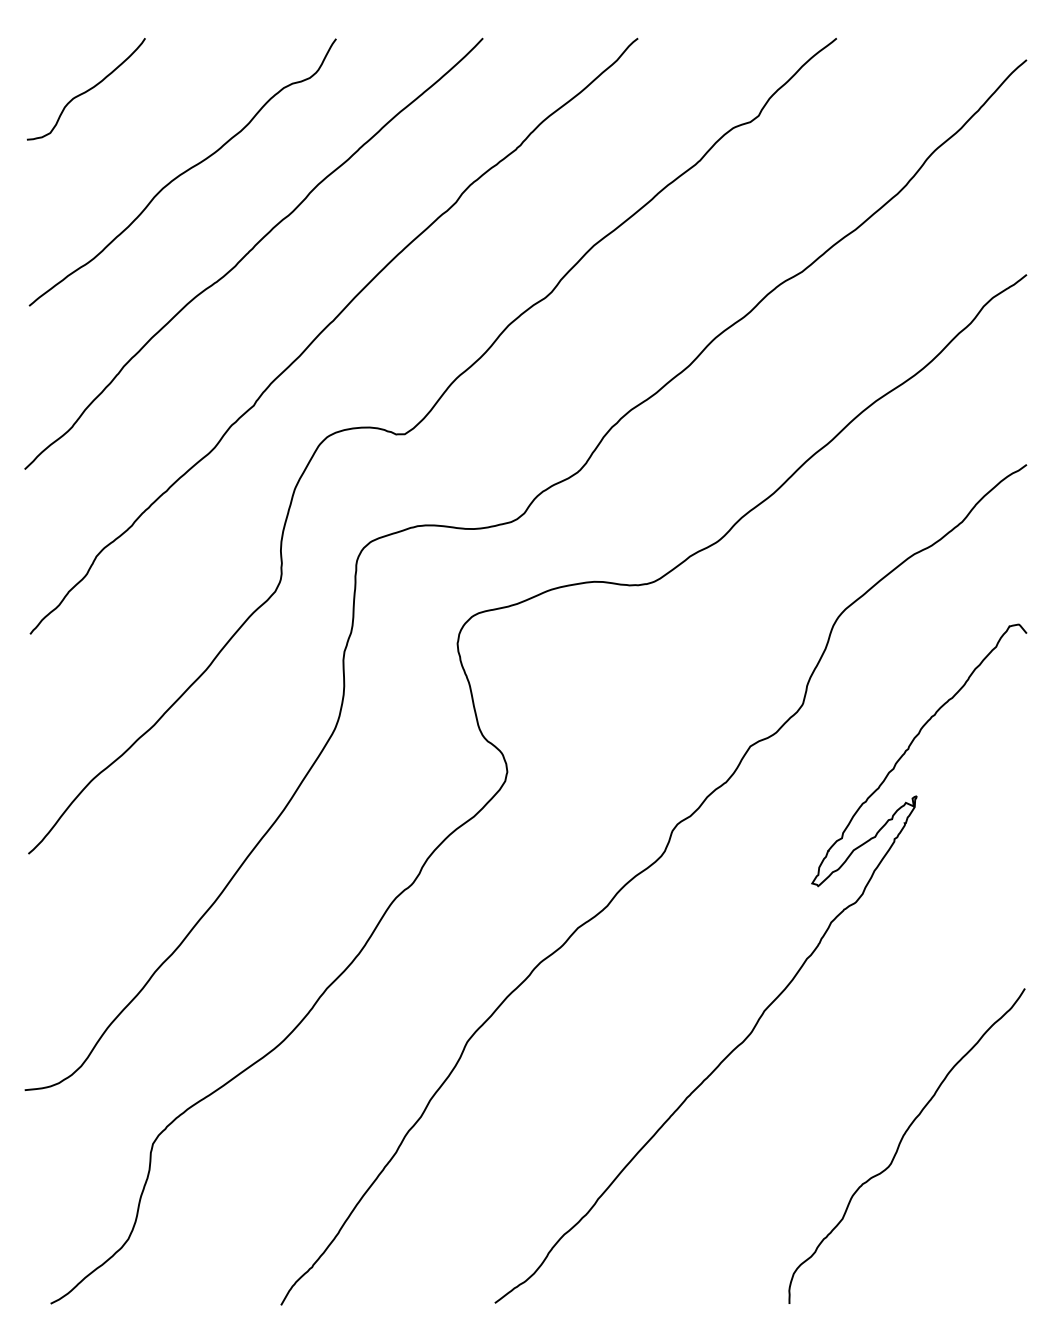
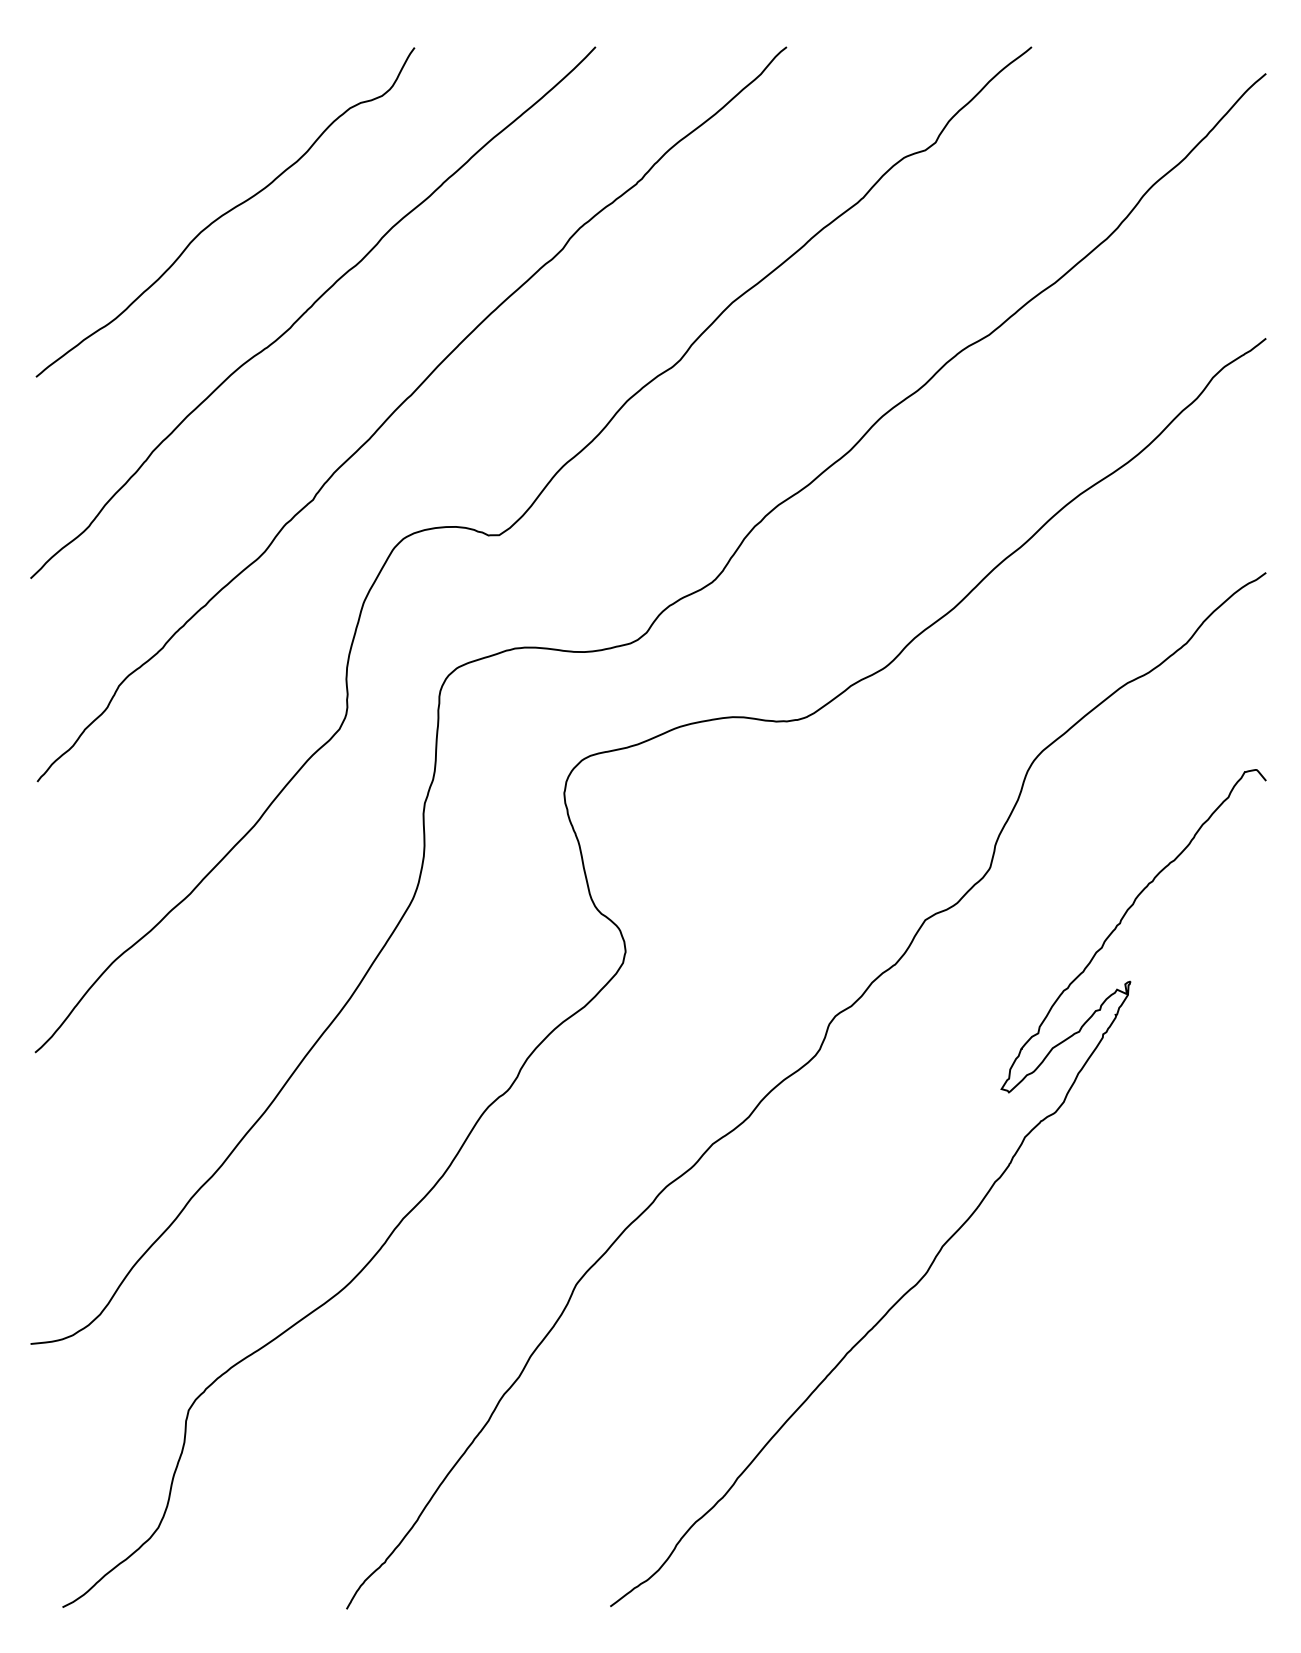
curve: (86, 90) -> (106, 111), removed
curve: (901, 1142) -> (1111, 1408), removed

